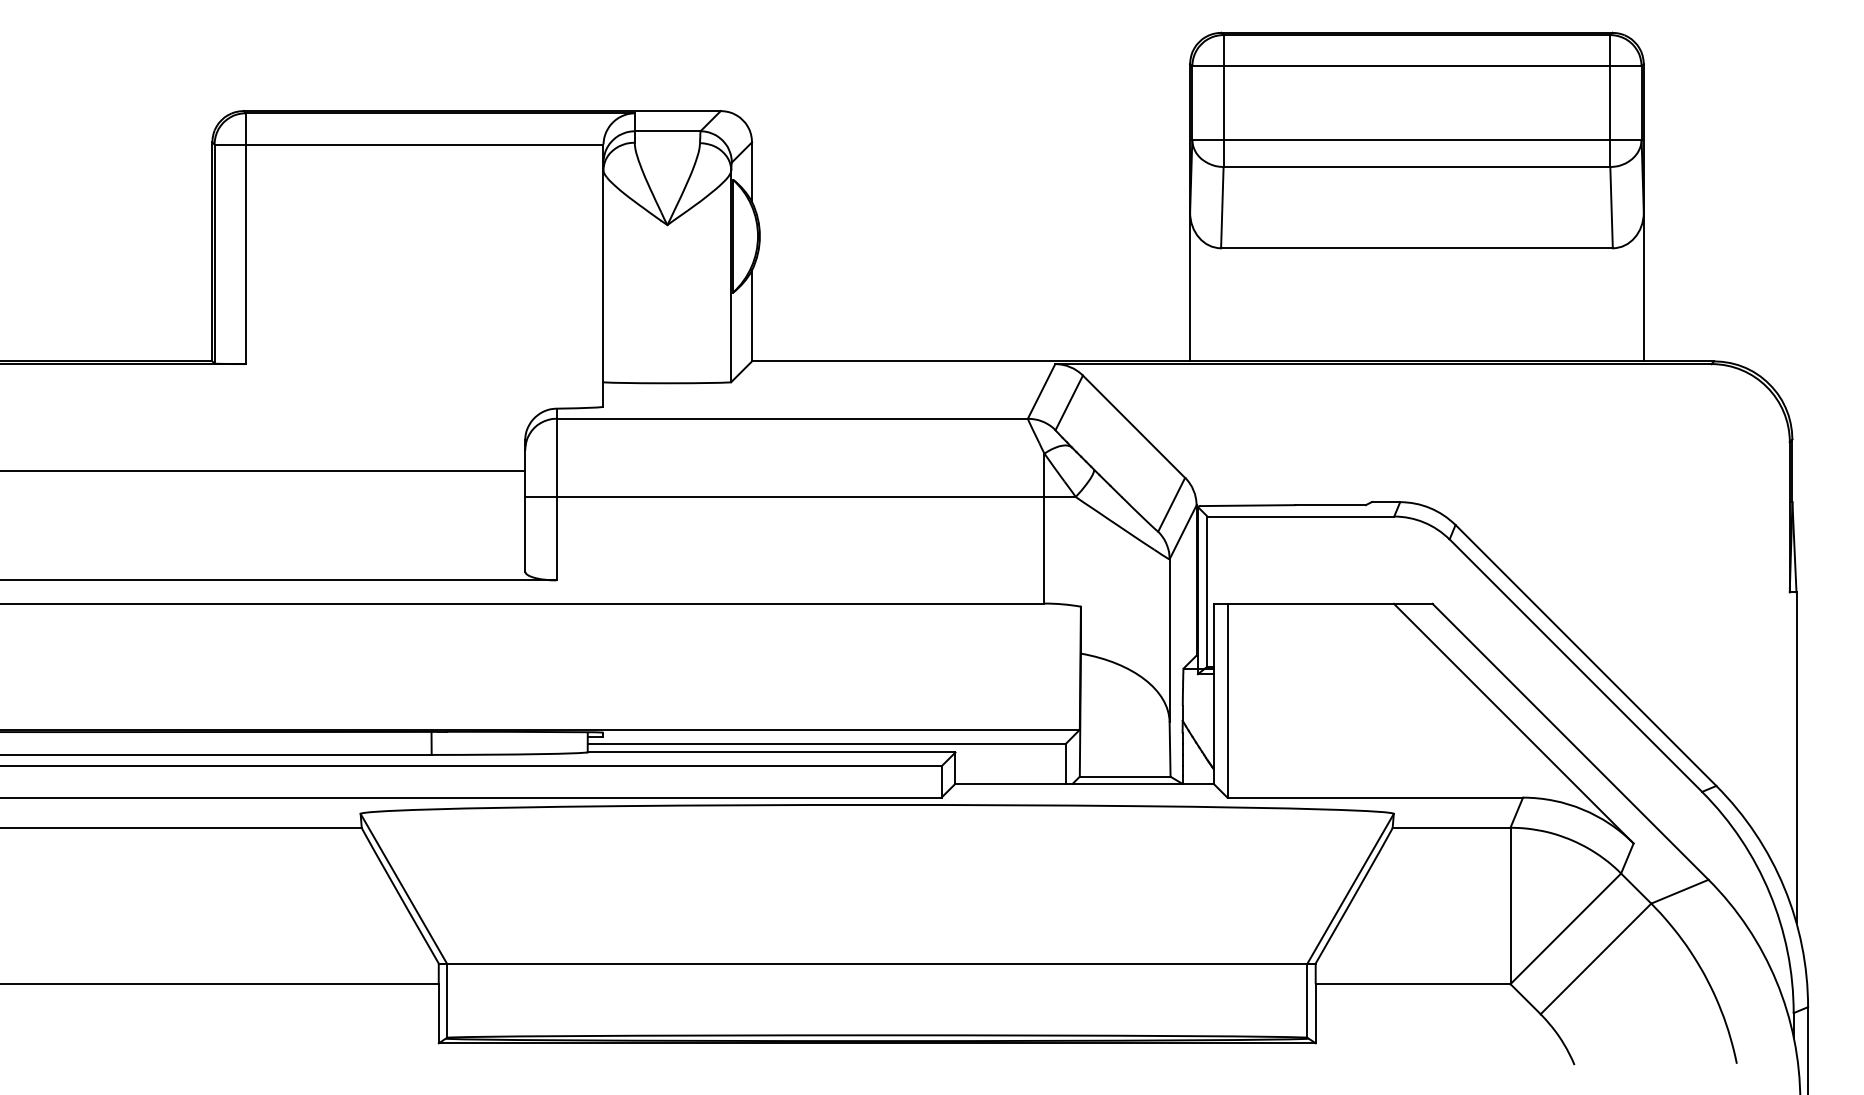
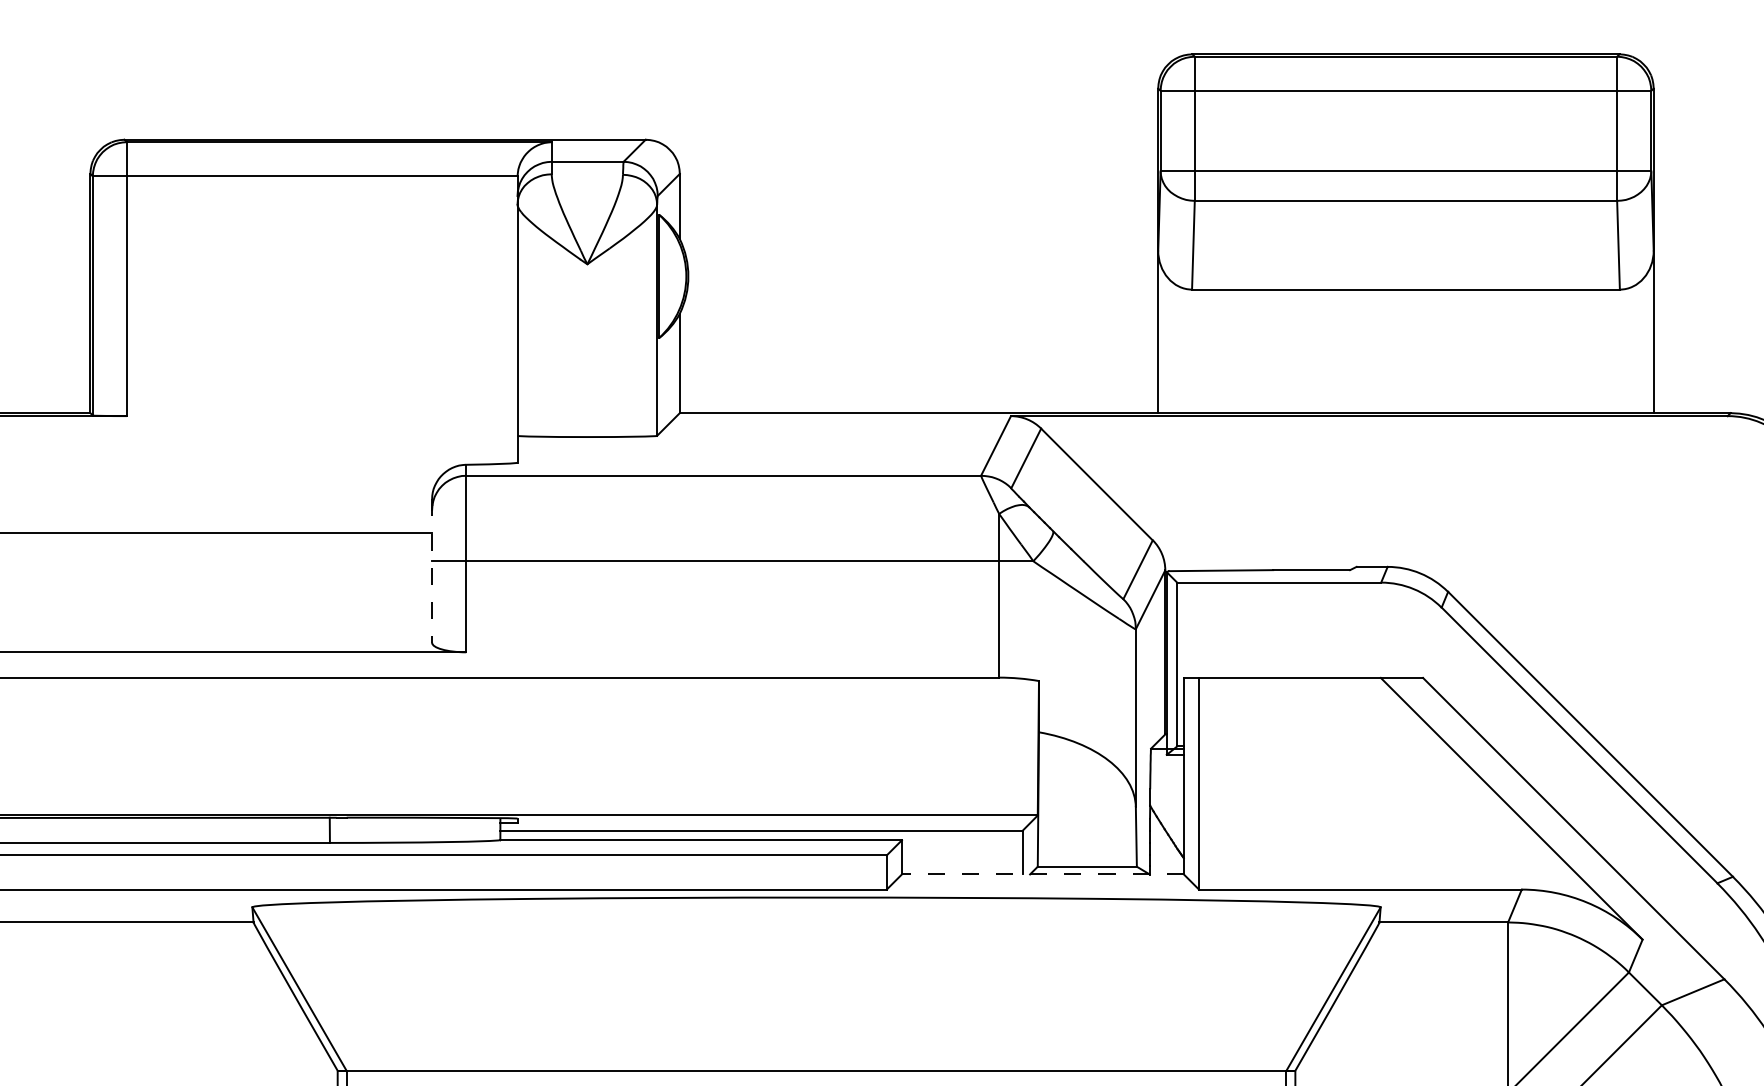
line: (525, 506) -> (432, 571), solid -> dashed
line: (1084, 783) -> (1042, 874), solid -> dashed

